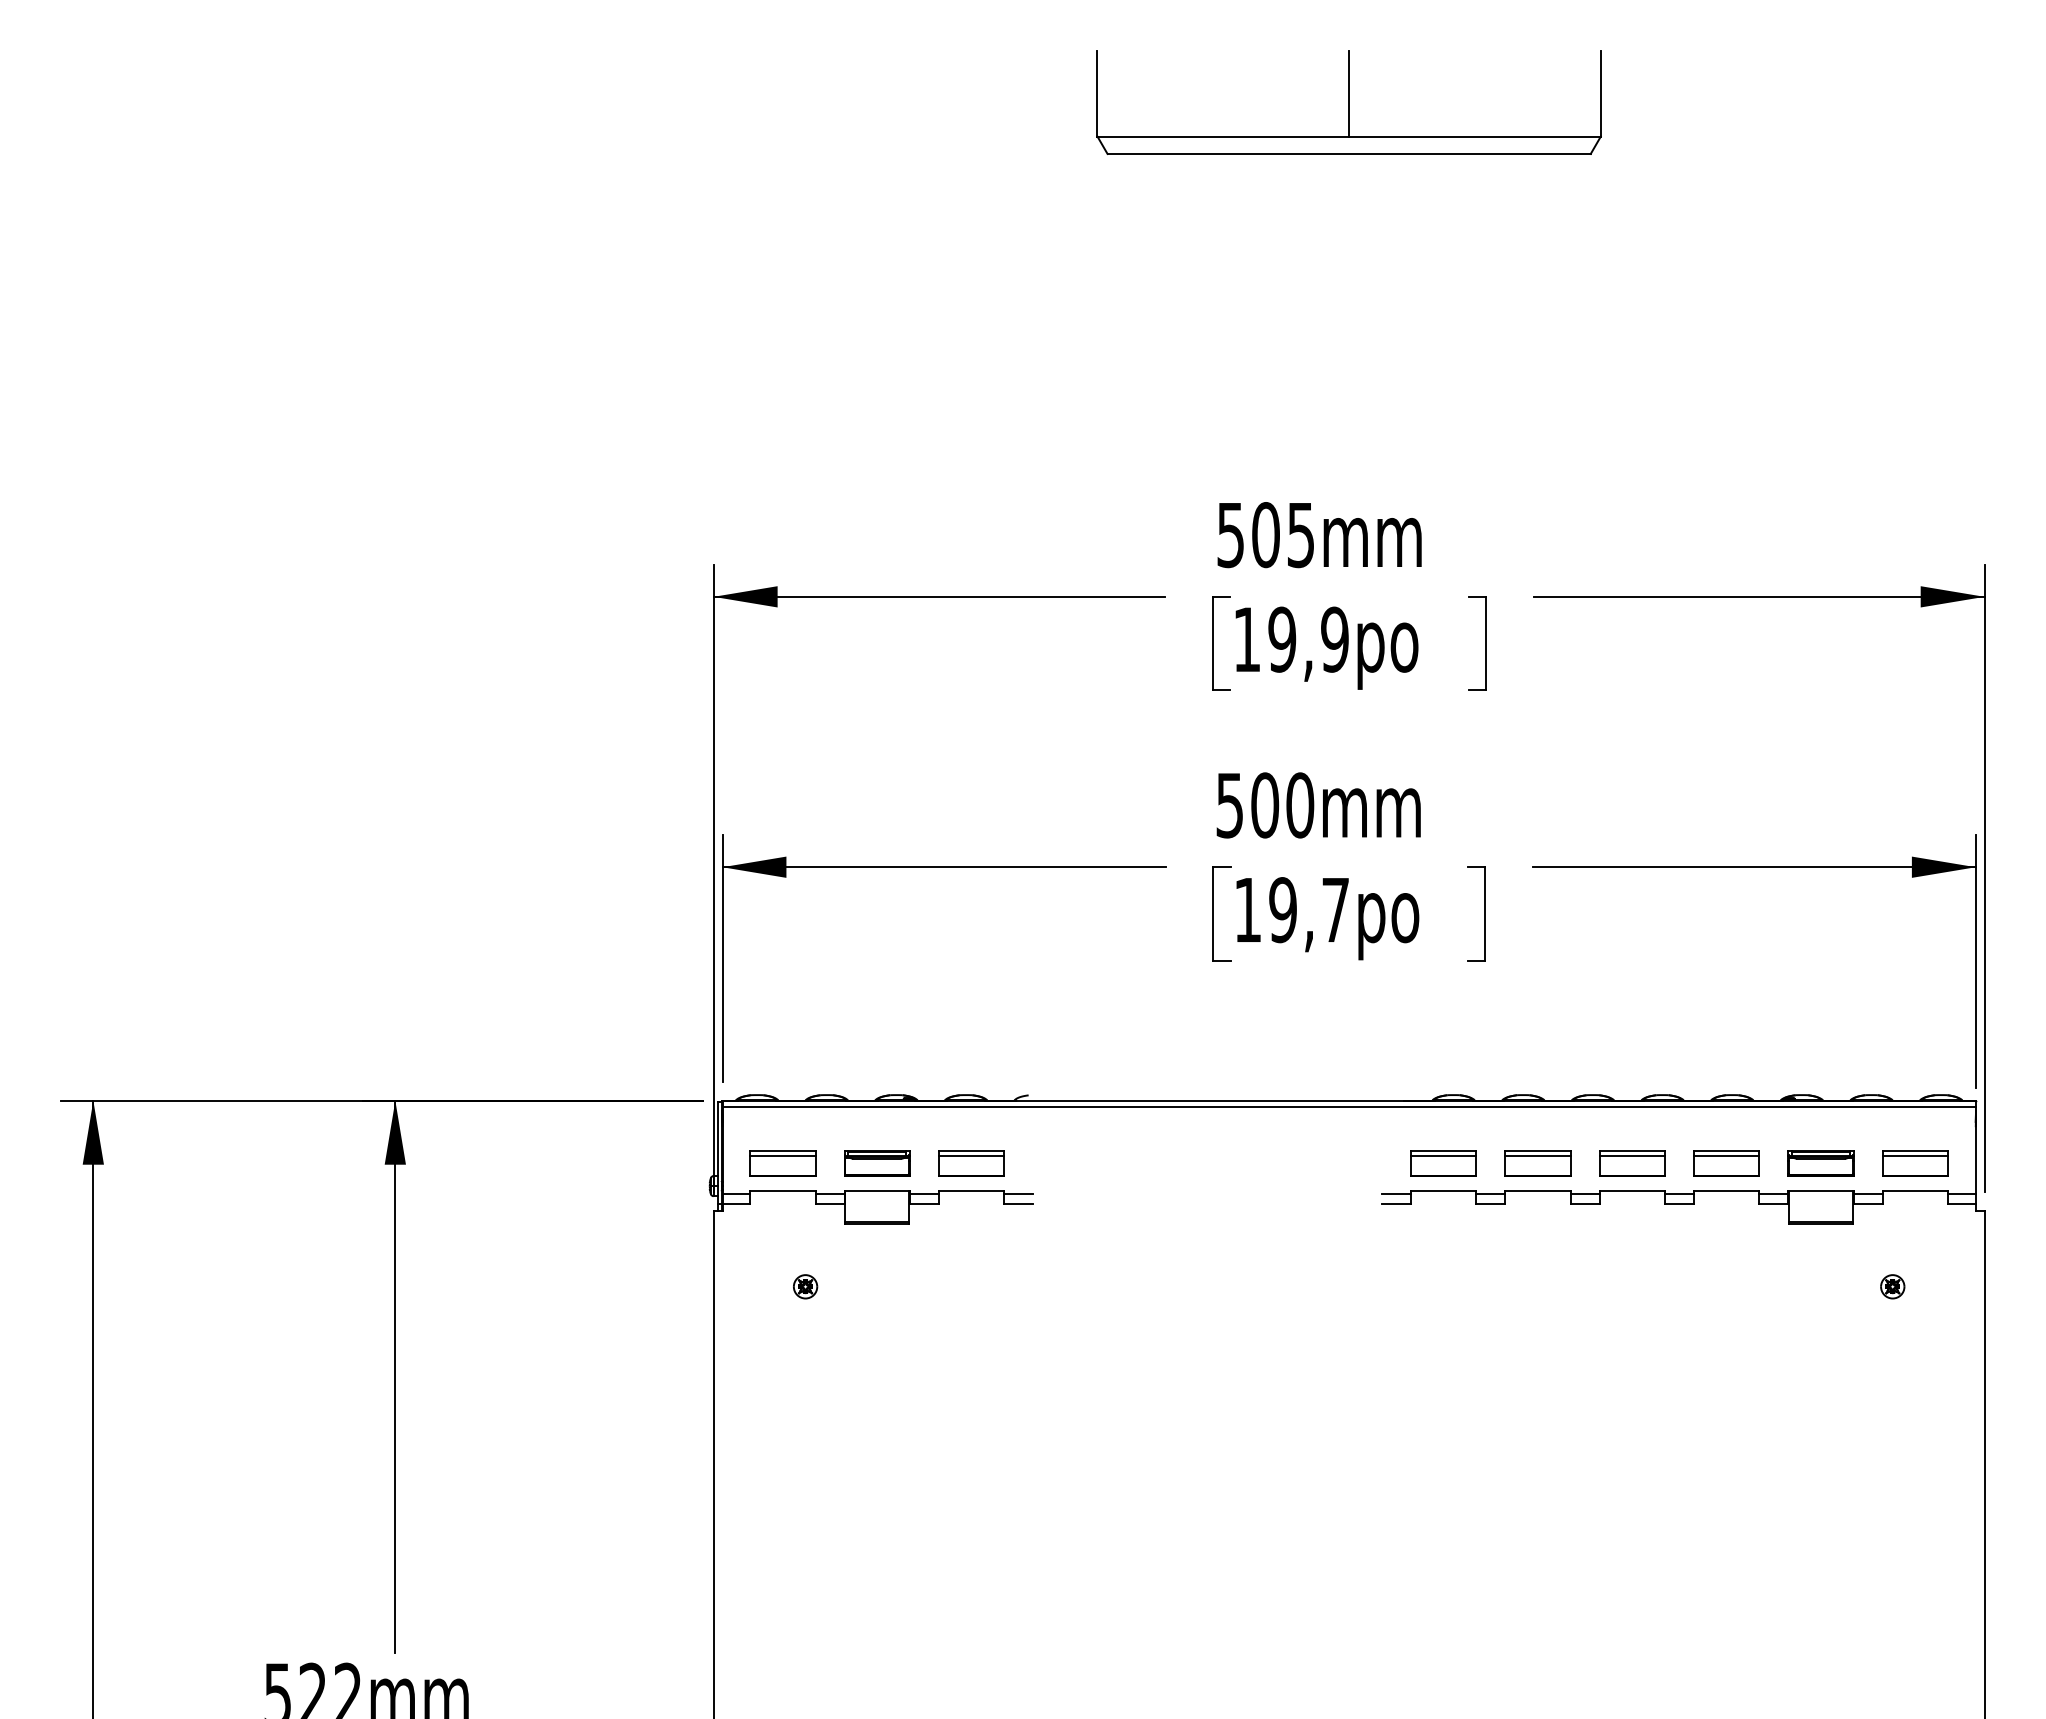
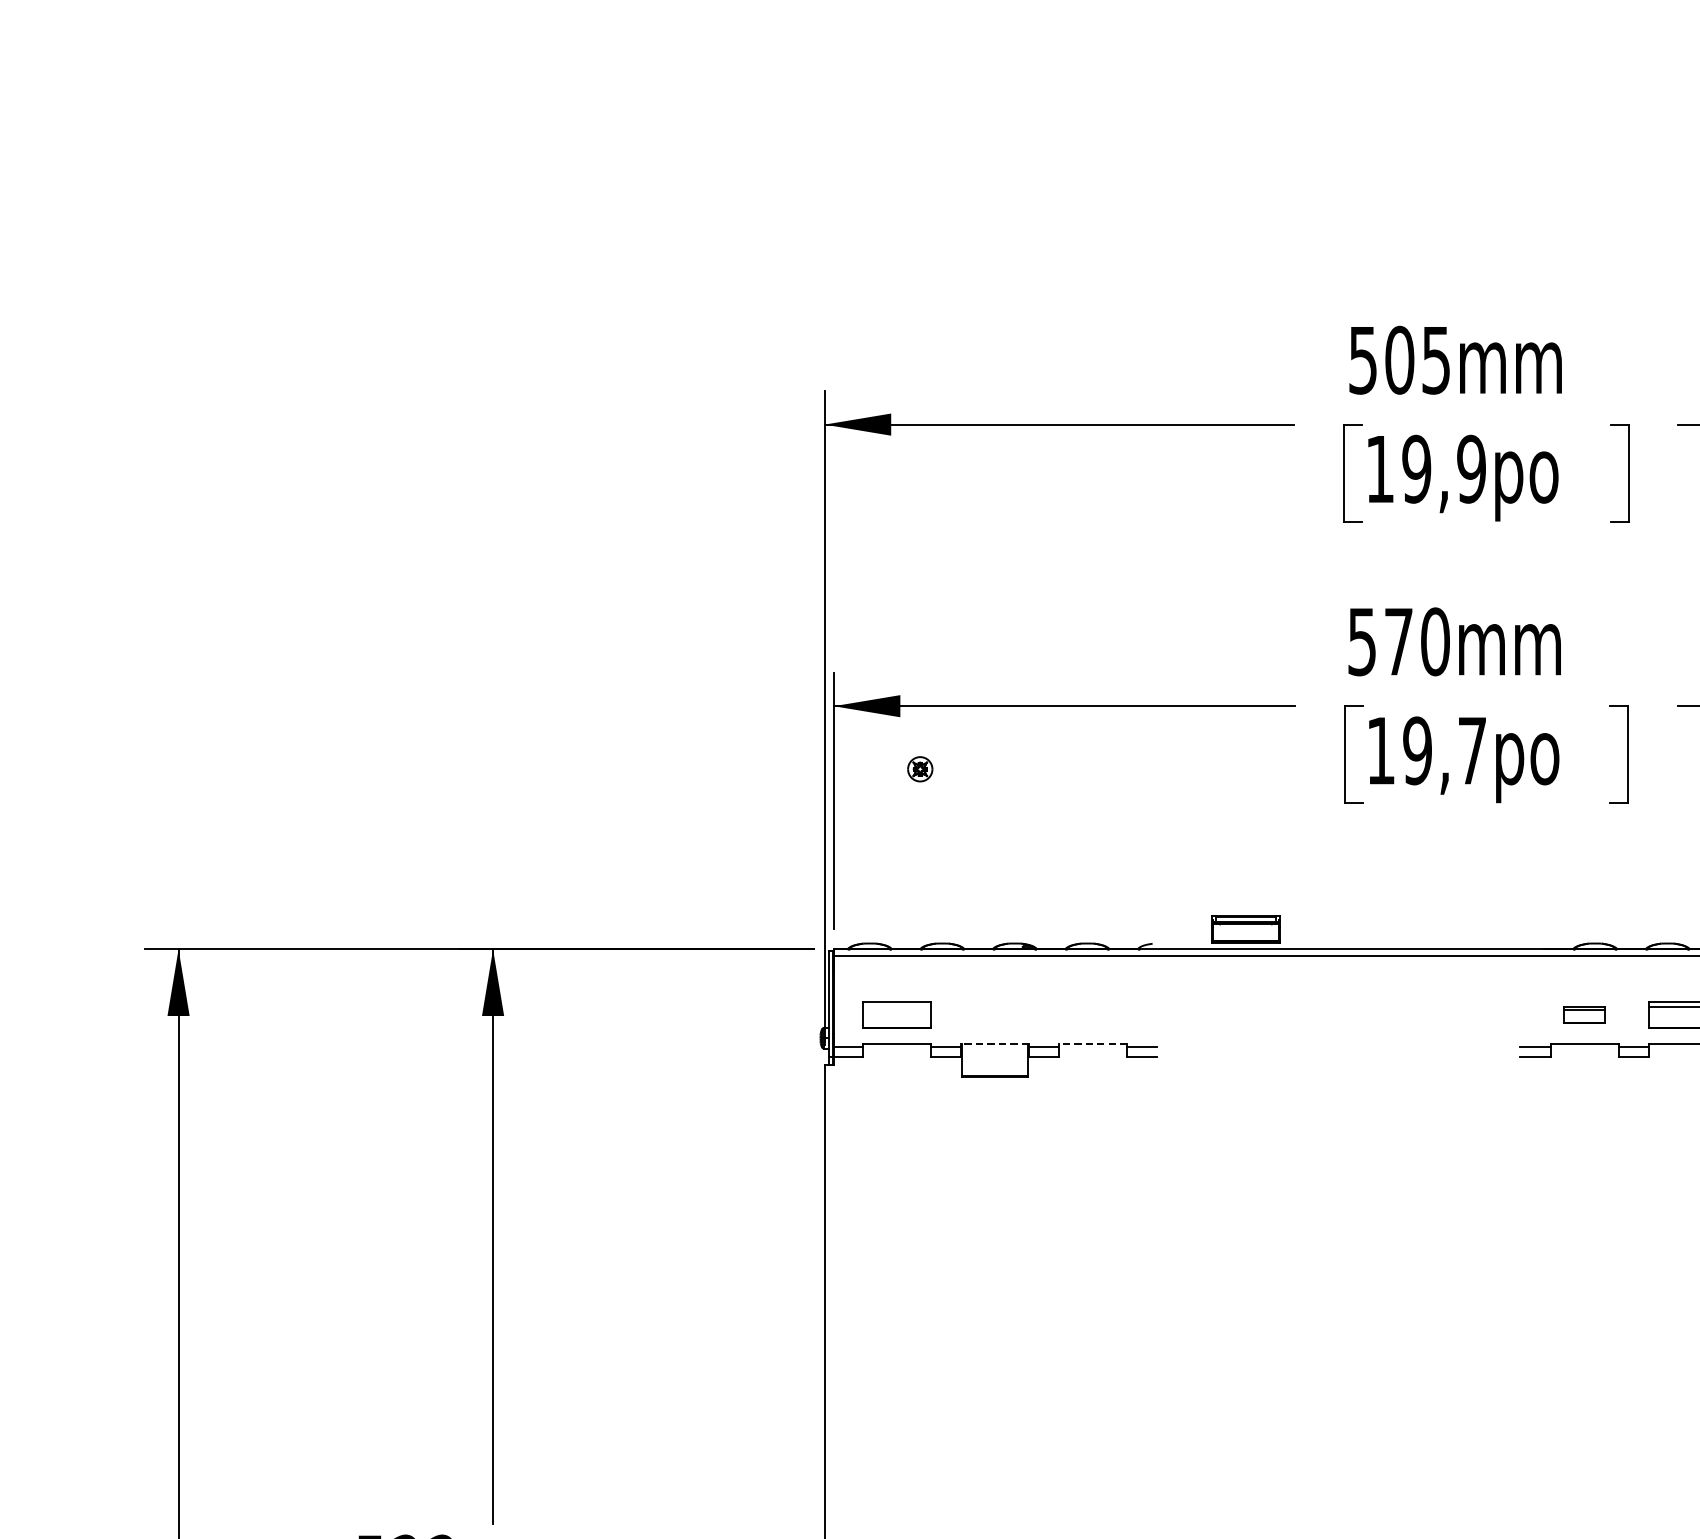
text: (1265, 805) -> (1399, 641), 500mm -> 570mm
line: (782, 1155) -> (896, 1006), removed
part: (877, 1163) -> (1246, 929), moved
part: (971, 1163) -> (1093, 1014), removed
part: (1443, 1163) -> (1584, 1014), size x0.6
line: (877, 1191) -> (995, 1043), solid -> dashed
line: (971, 1191) -> (1093, 1043), solid -> dashed
part: (805, 1286) -> (920, 768), moved

